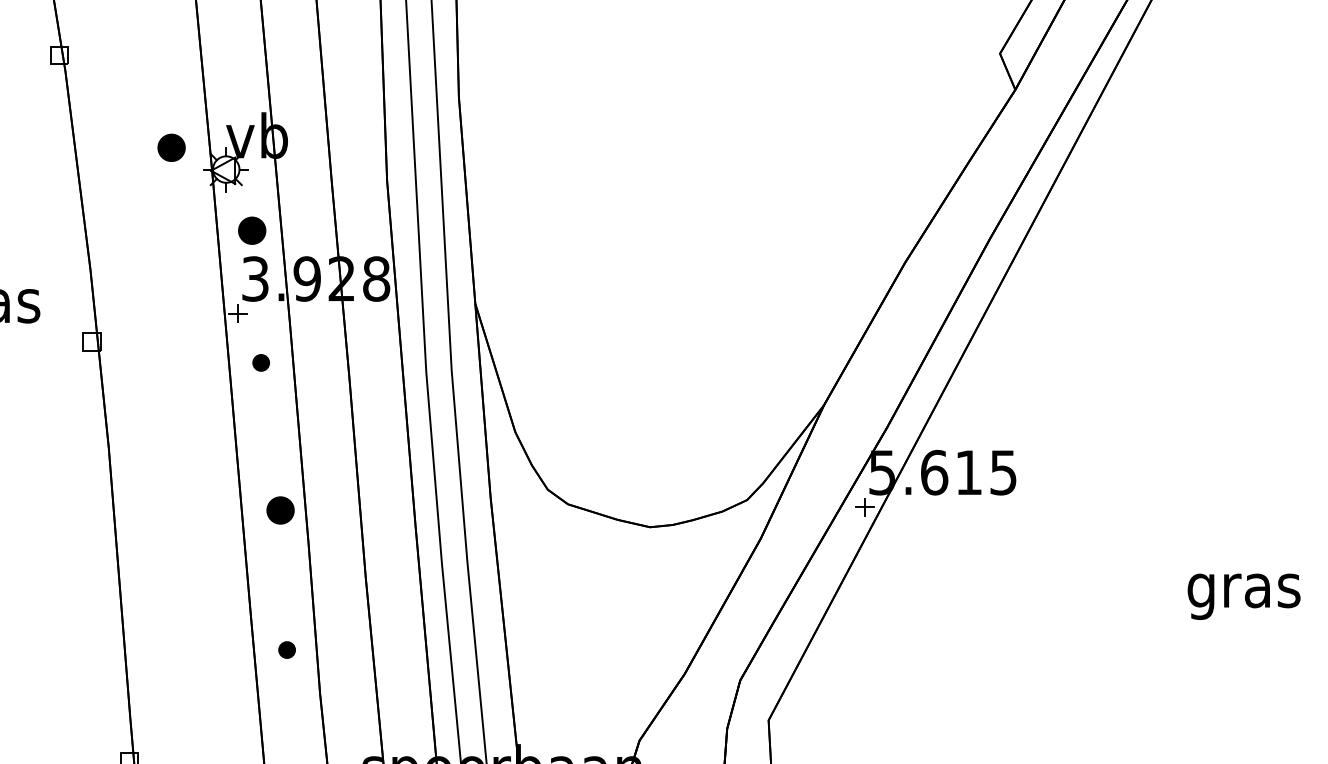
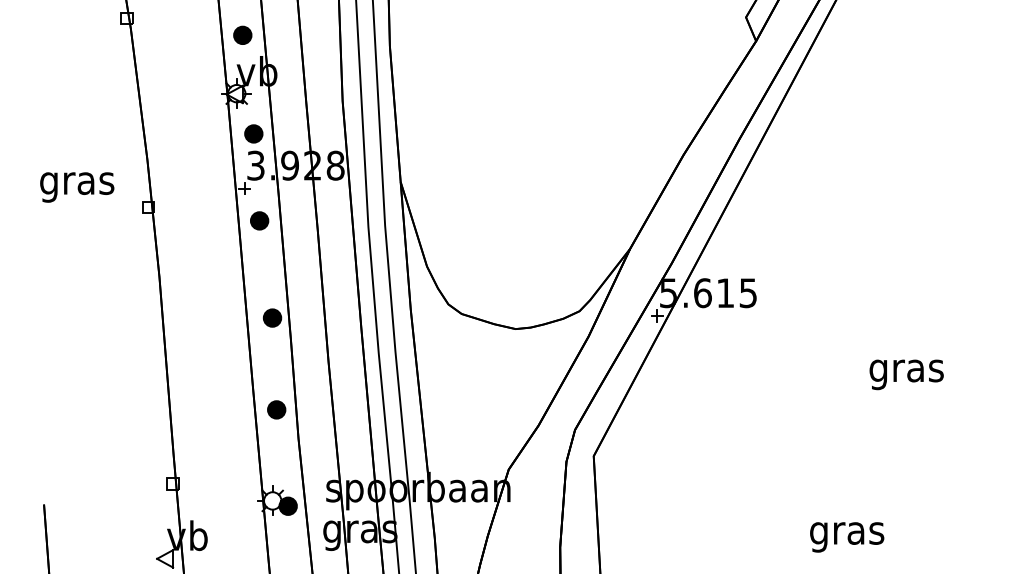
part: (171, 146) -> (242, 34), moved
part: (260, 362) -> (259, 220), size x1.67
part: (286, 649) -> (276, 409), size x1.67

